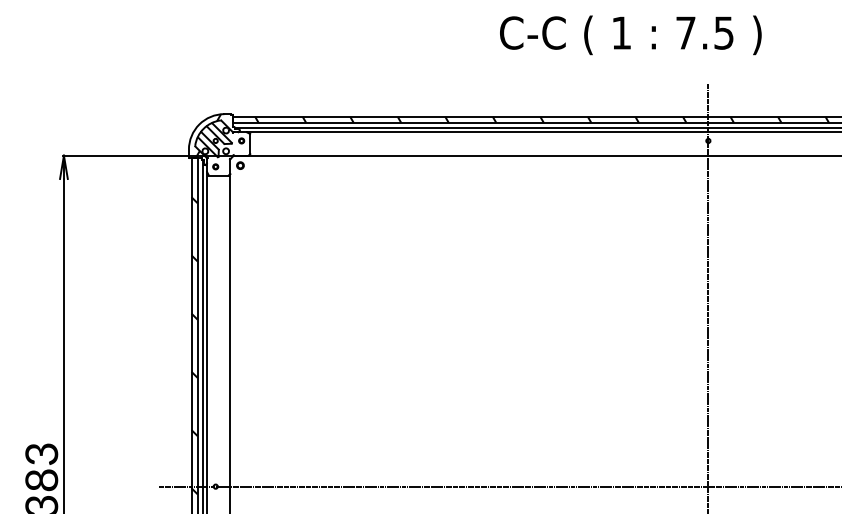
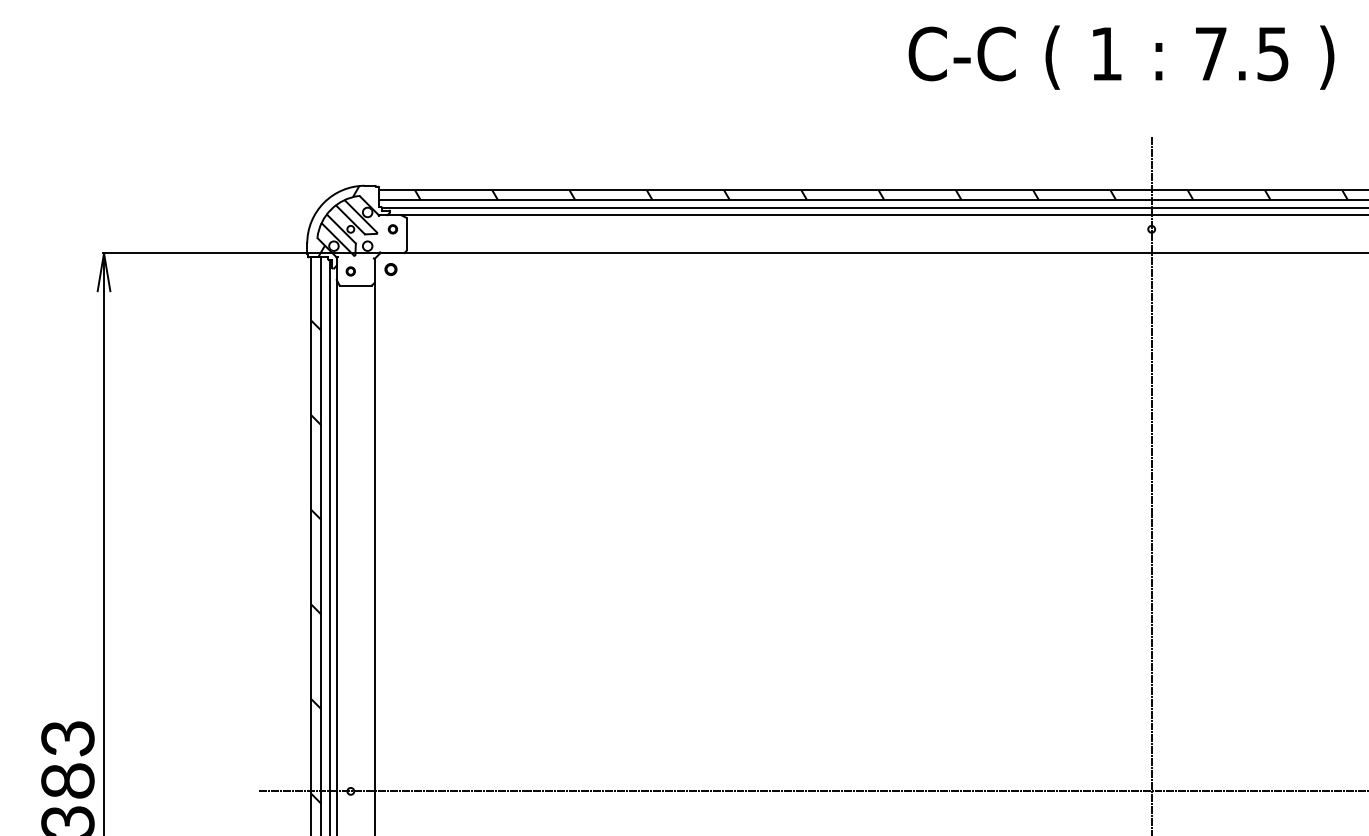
text: (630, 35) -> (1121, 57), moved

